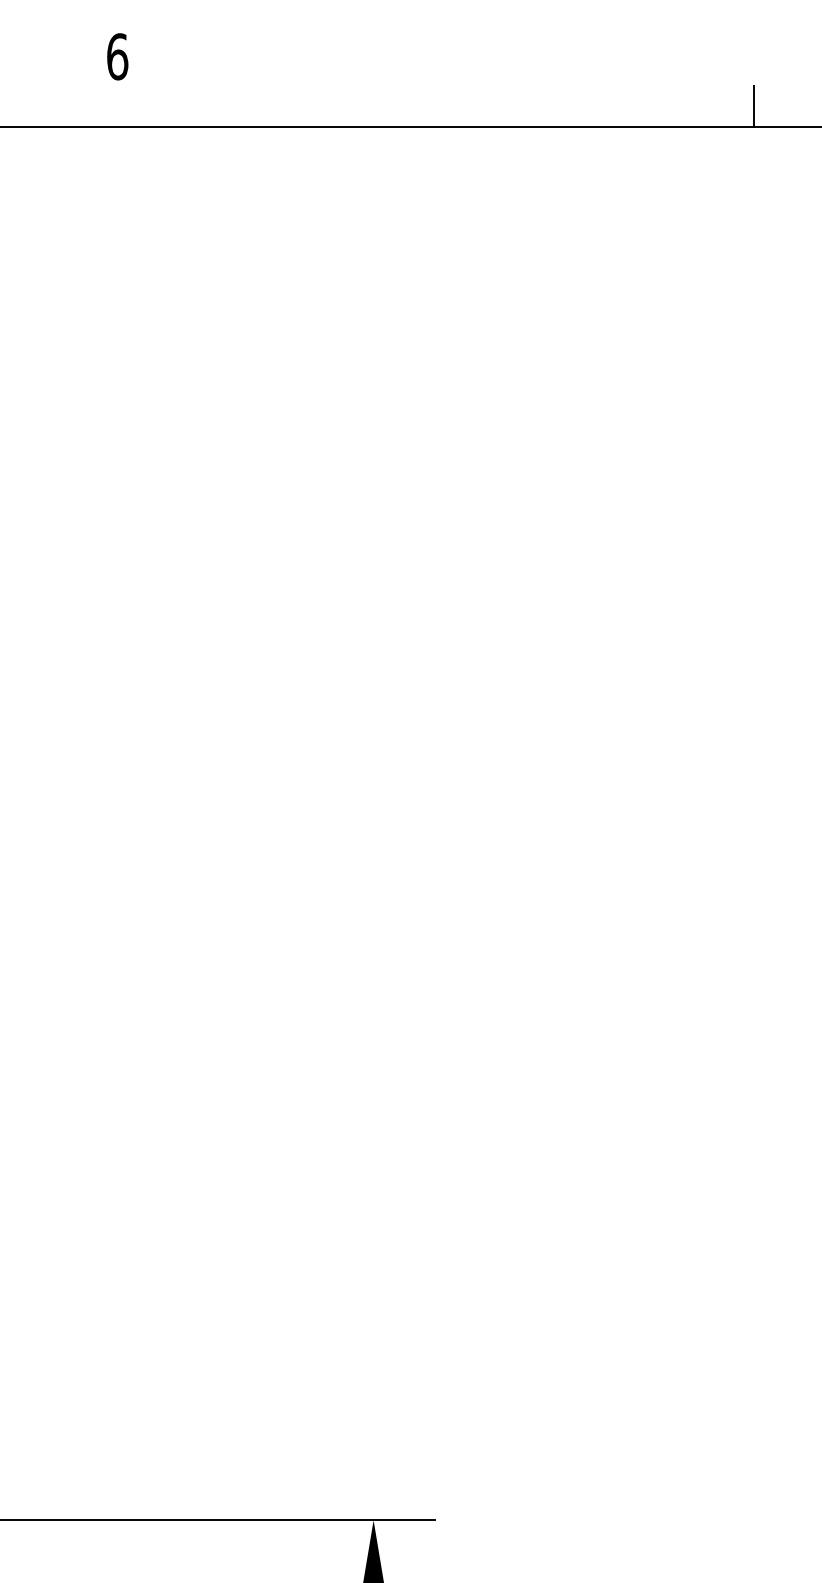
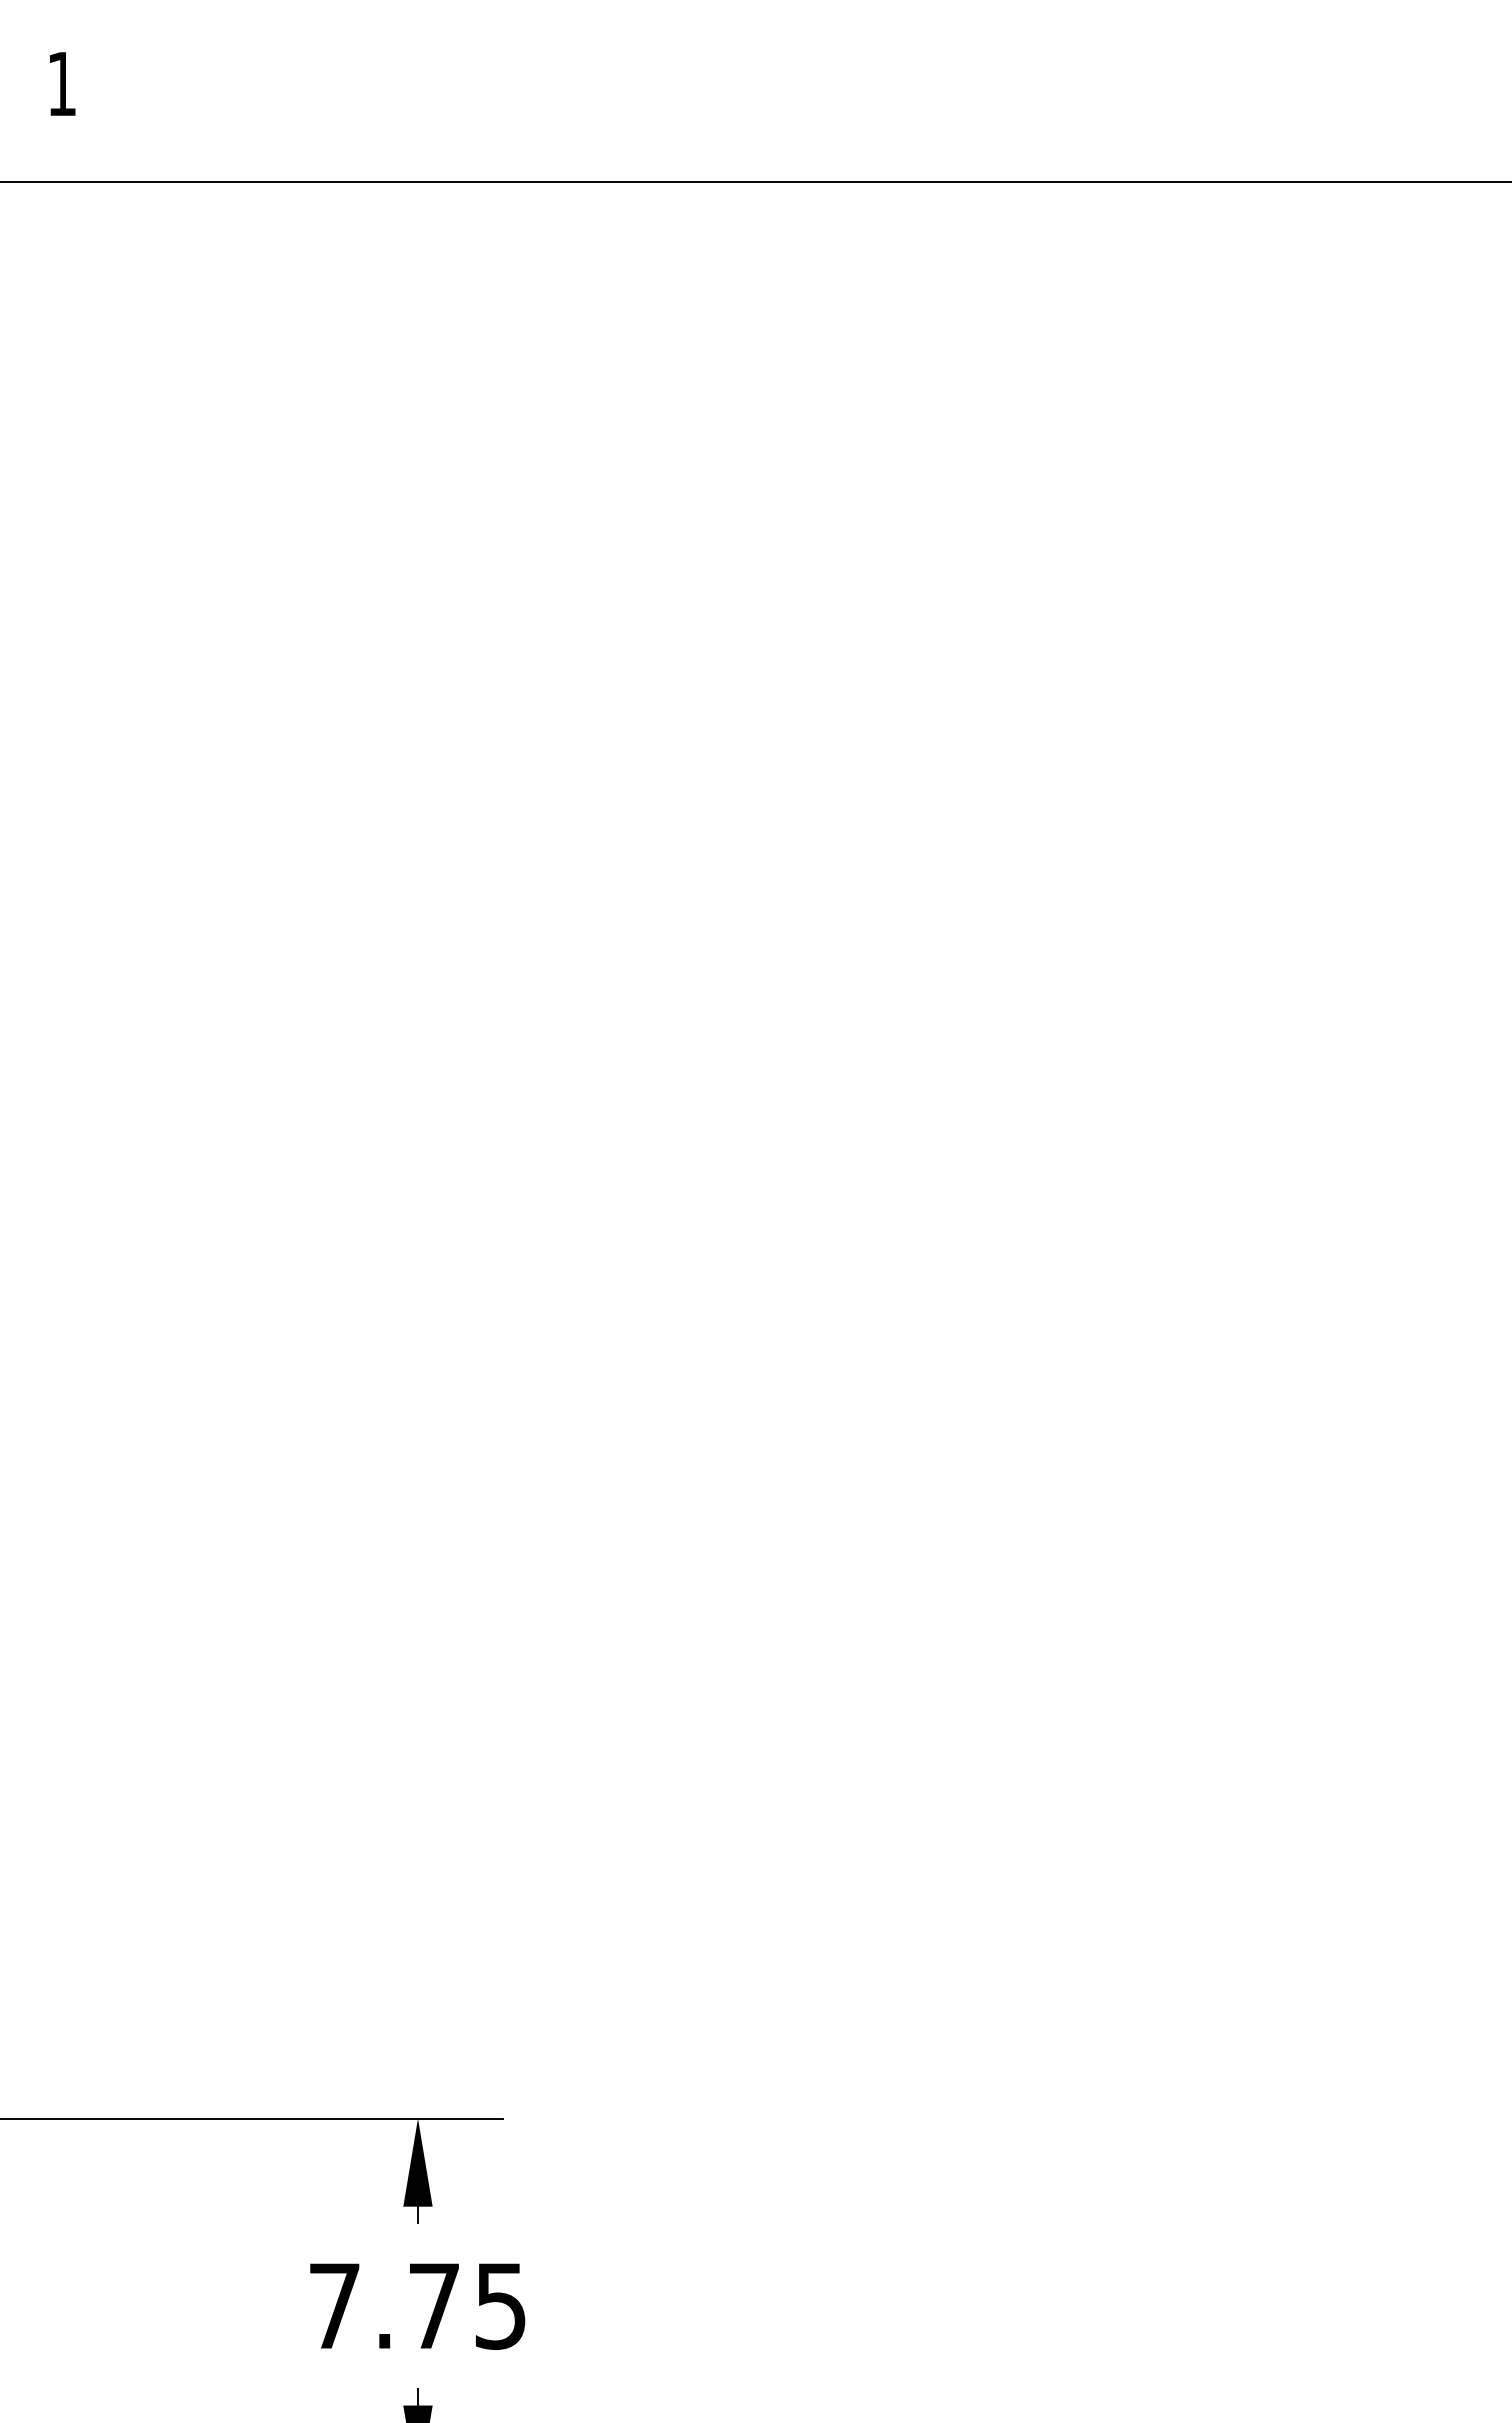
text: (117, 56) -> (62, 83), 6 -> 1
line: (753, 106) -> (946, 153), removed

